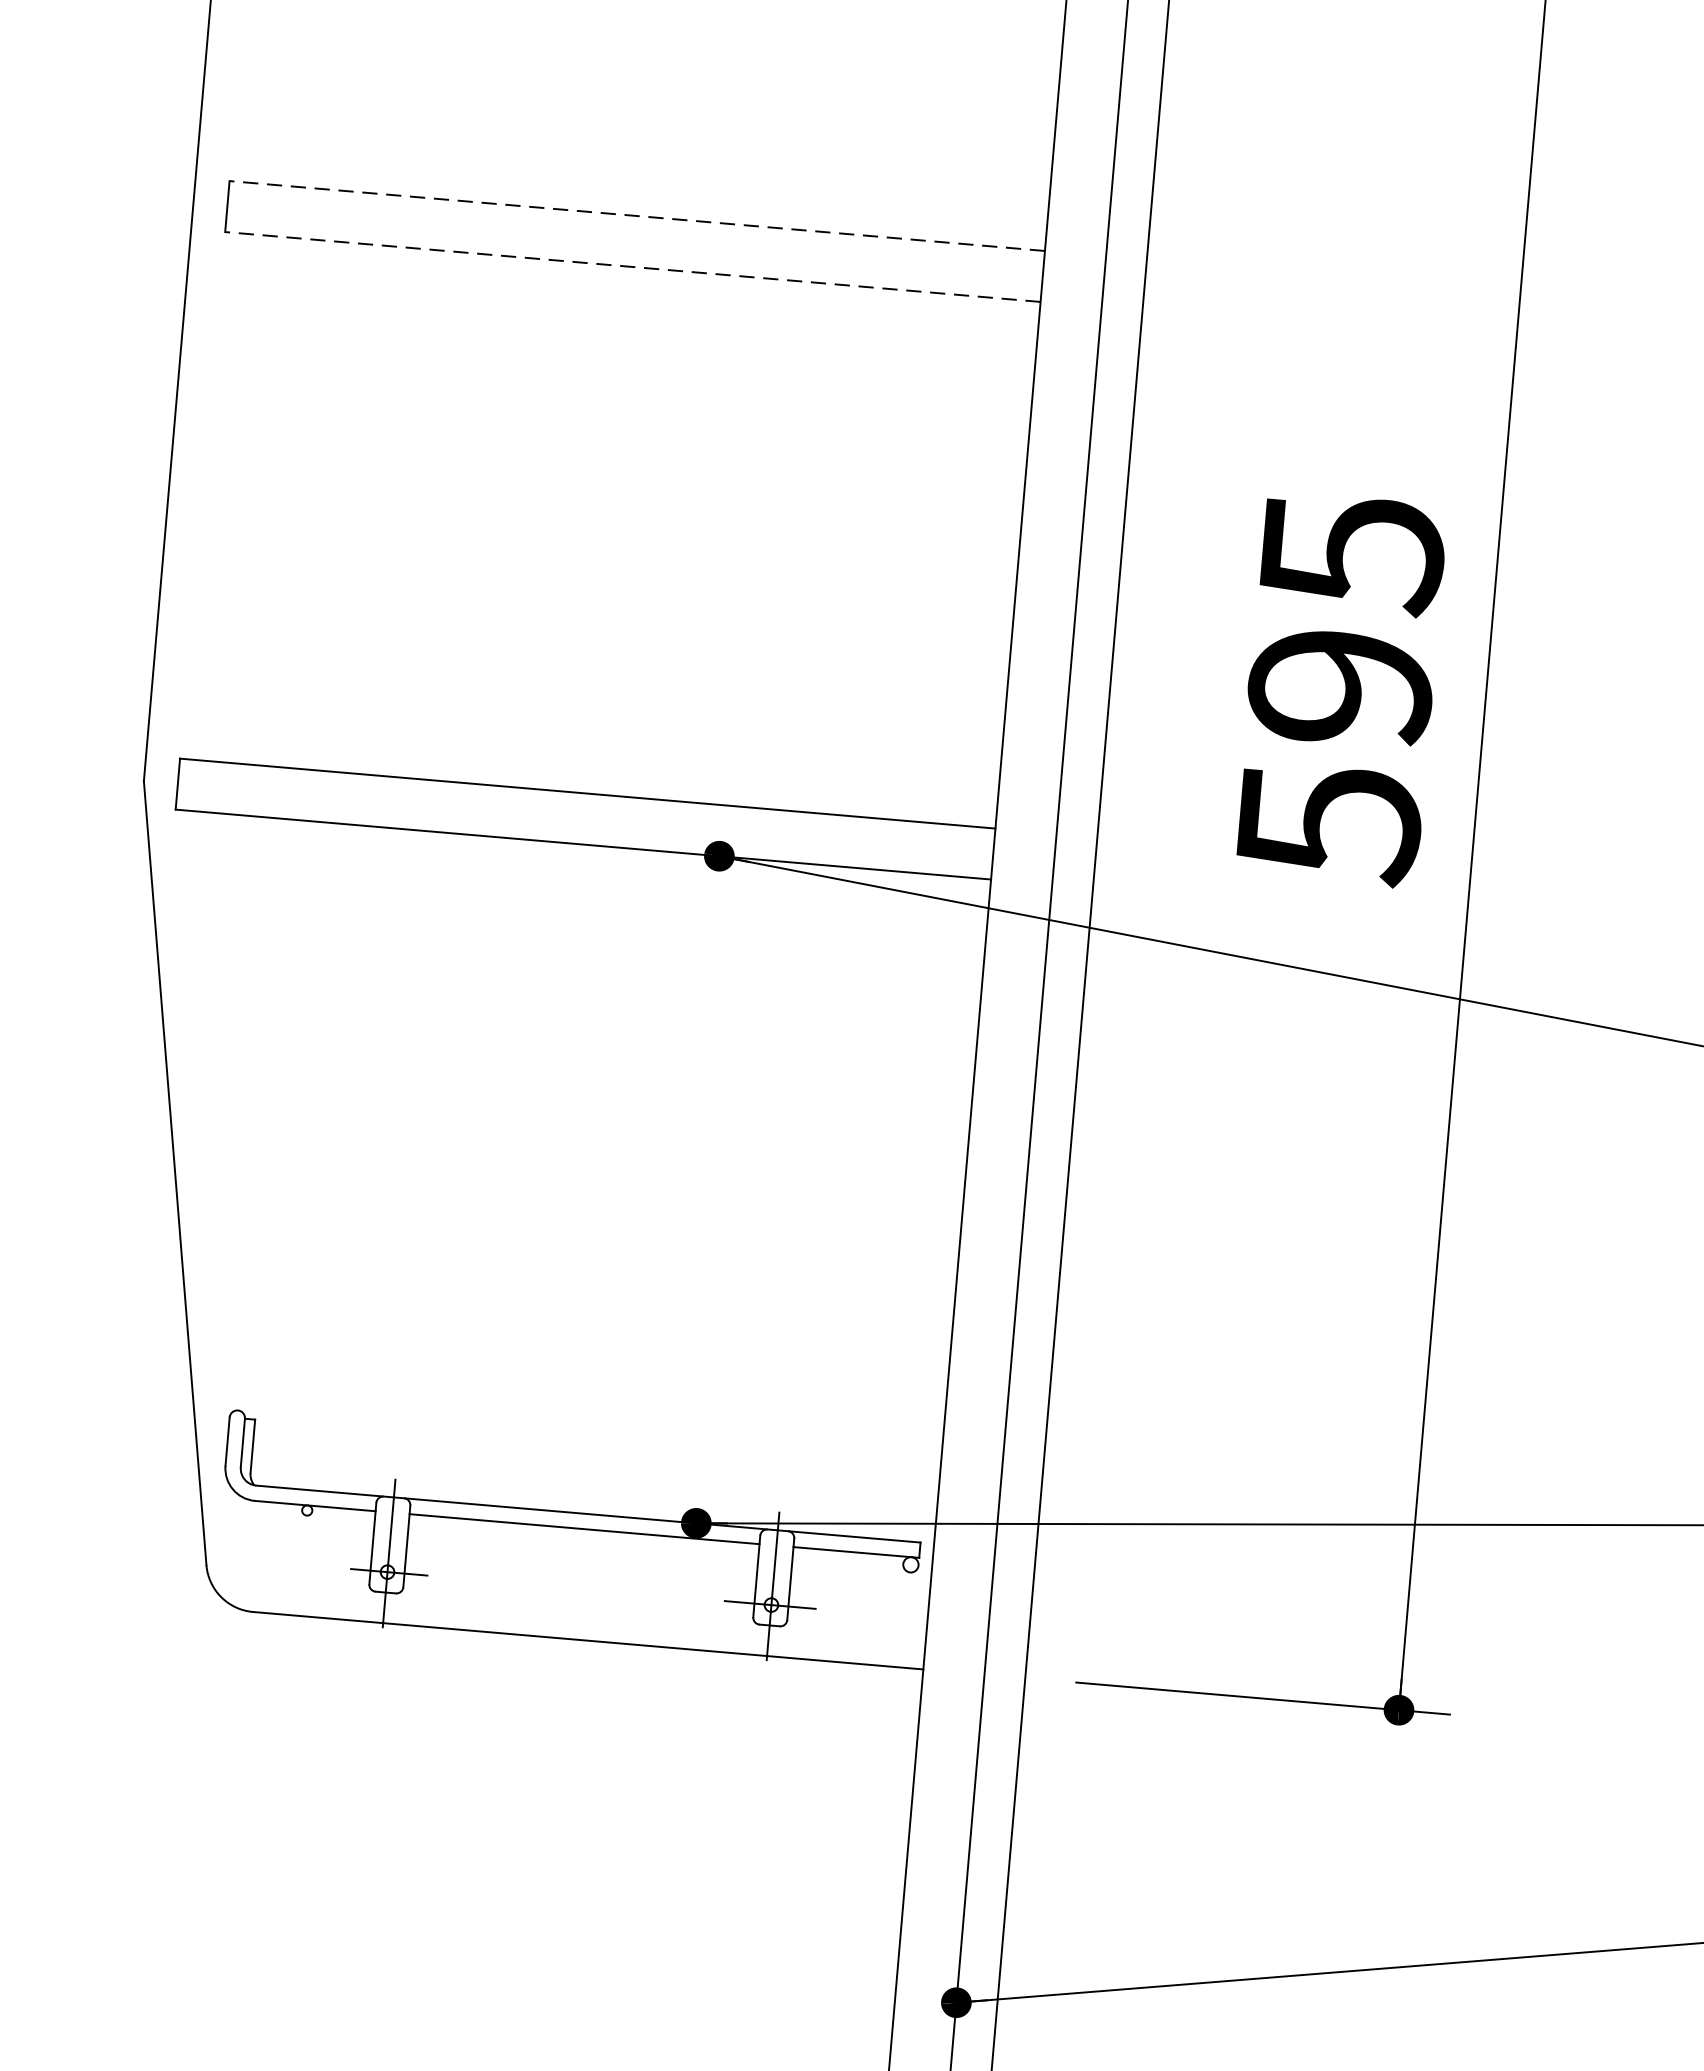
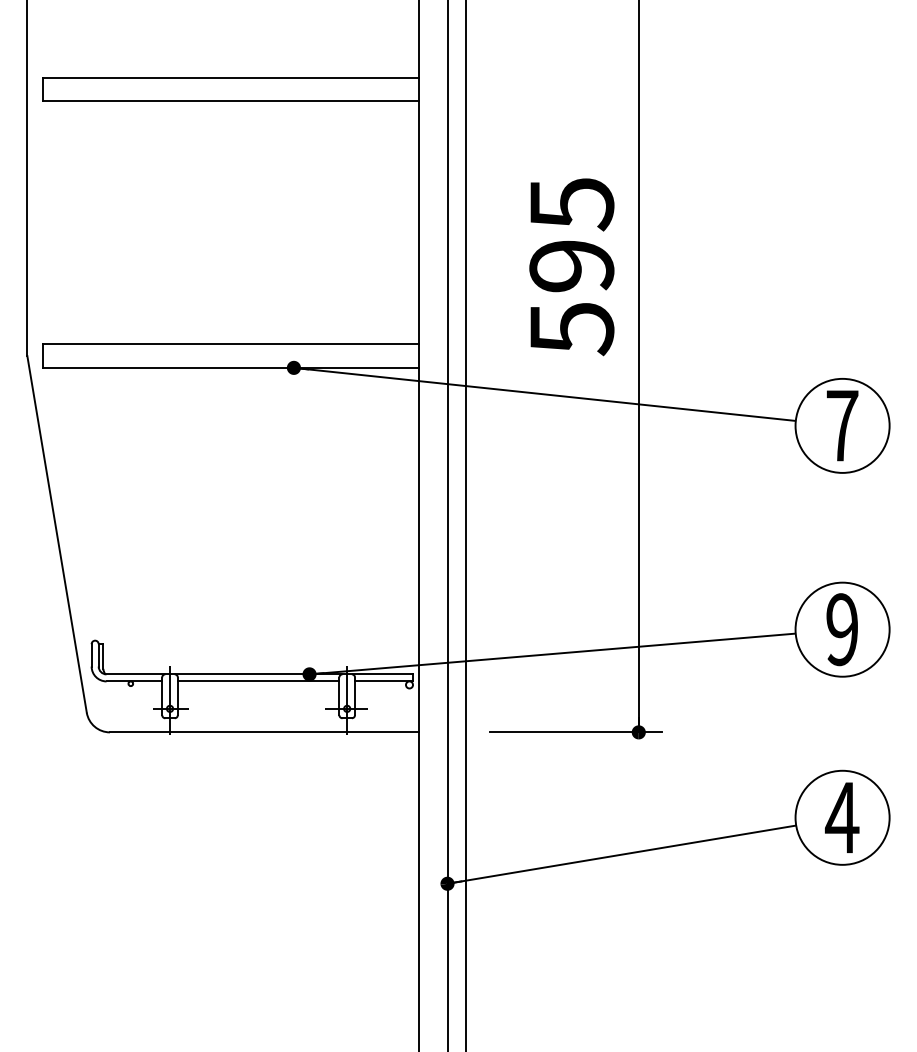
line: (635, 215) -> (230, 77), dashed -> solid
line: (631, 267) -> (230, 101), dashed -> solid

